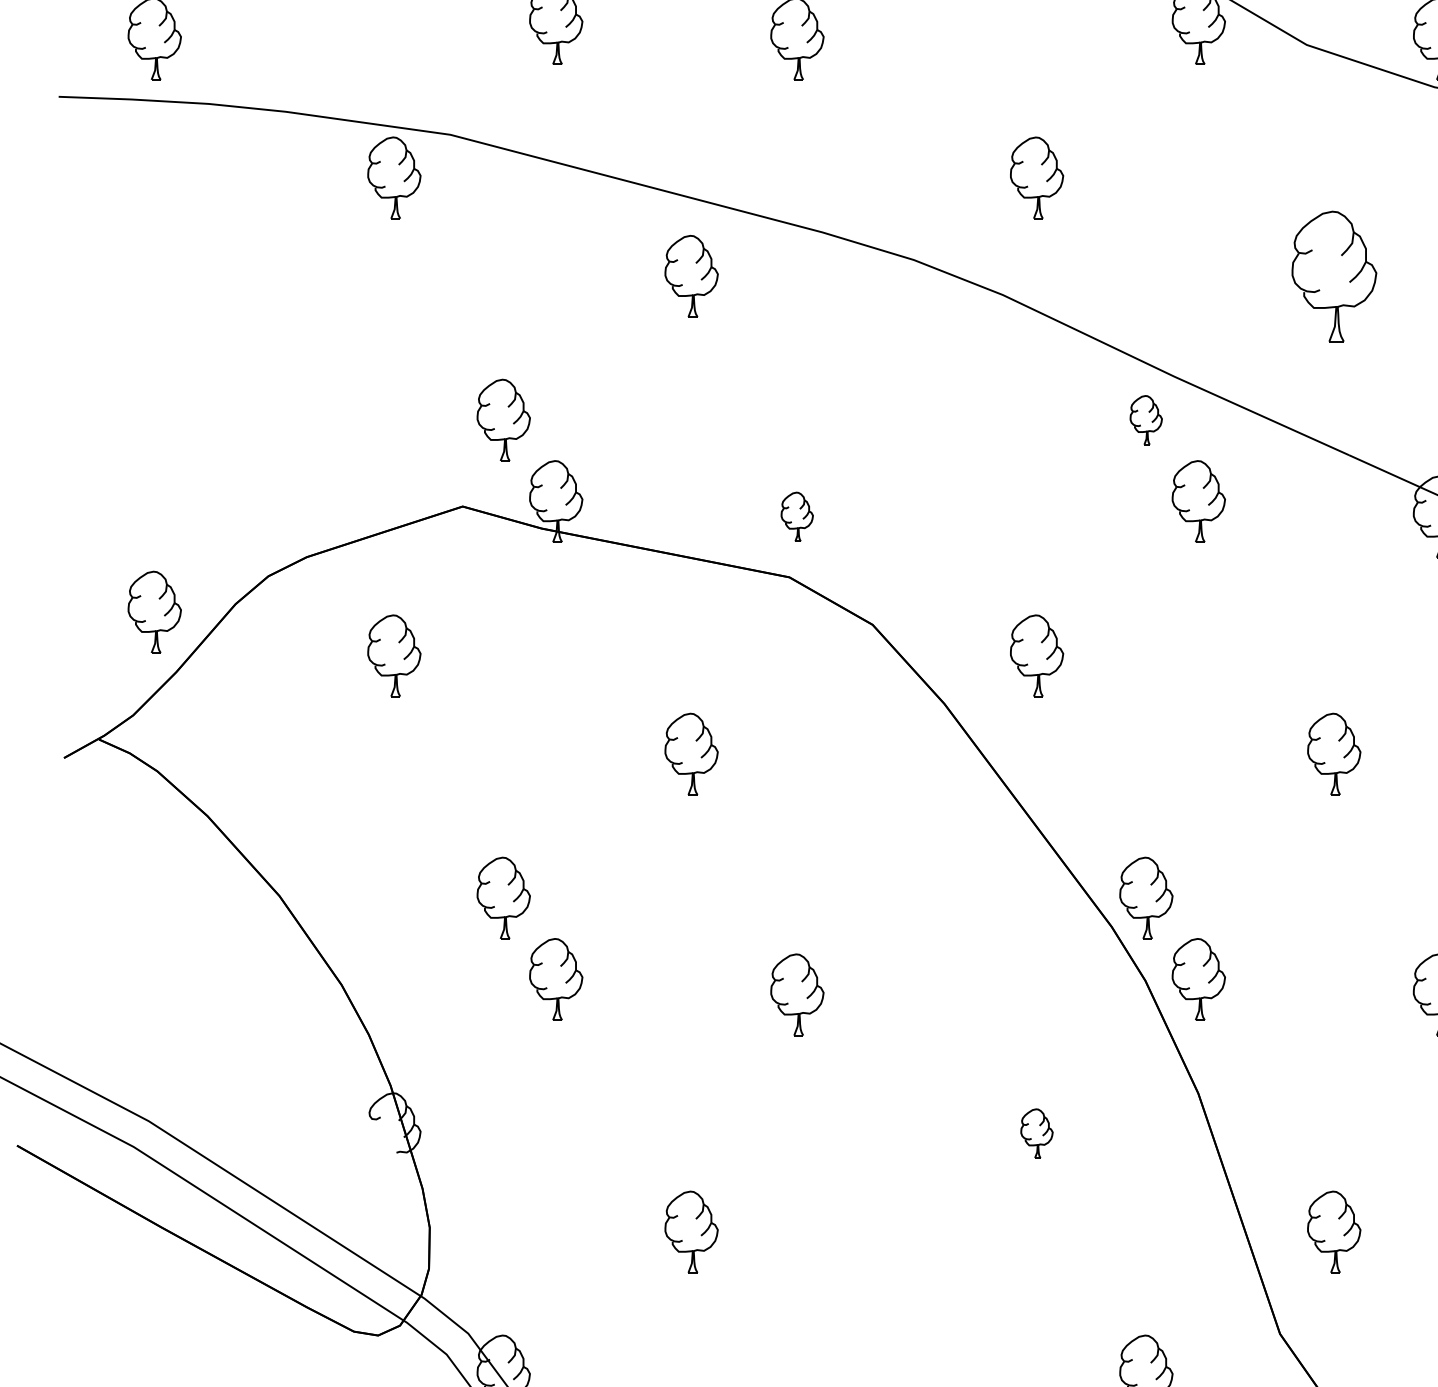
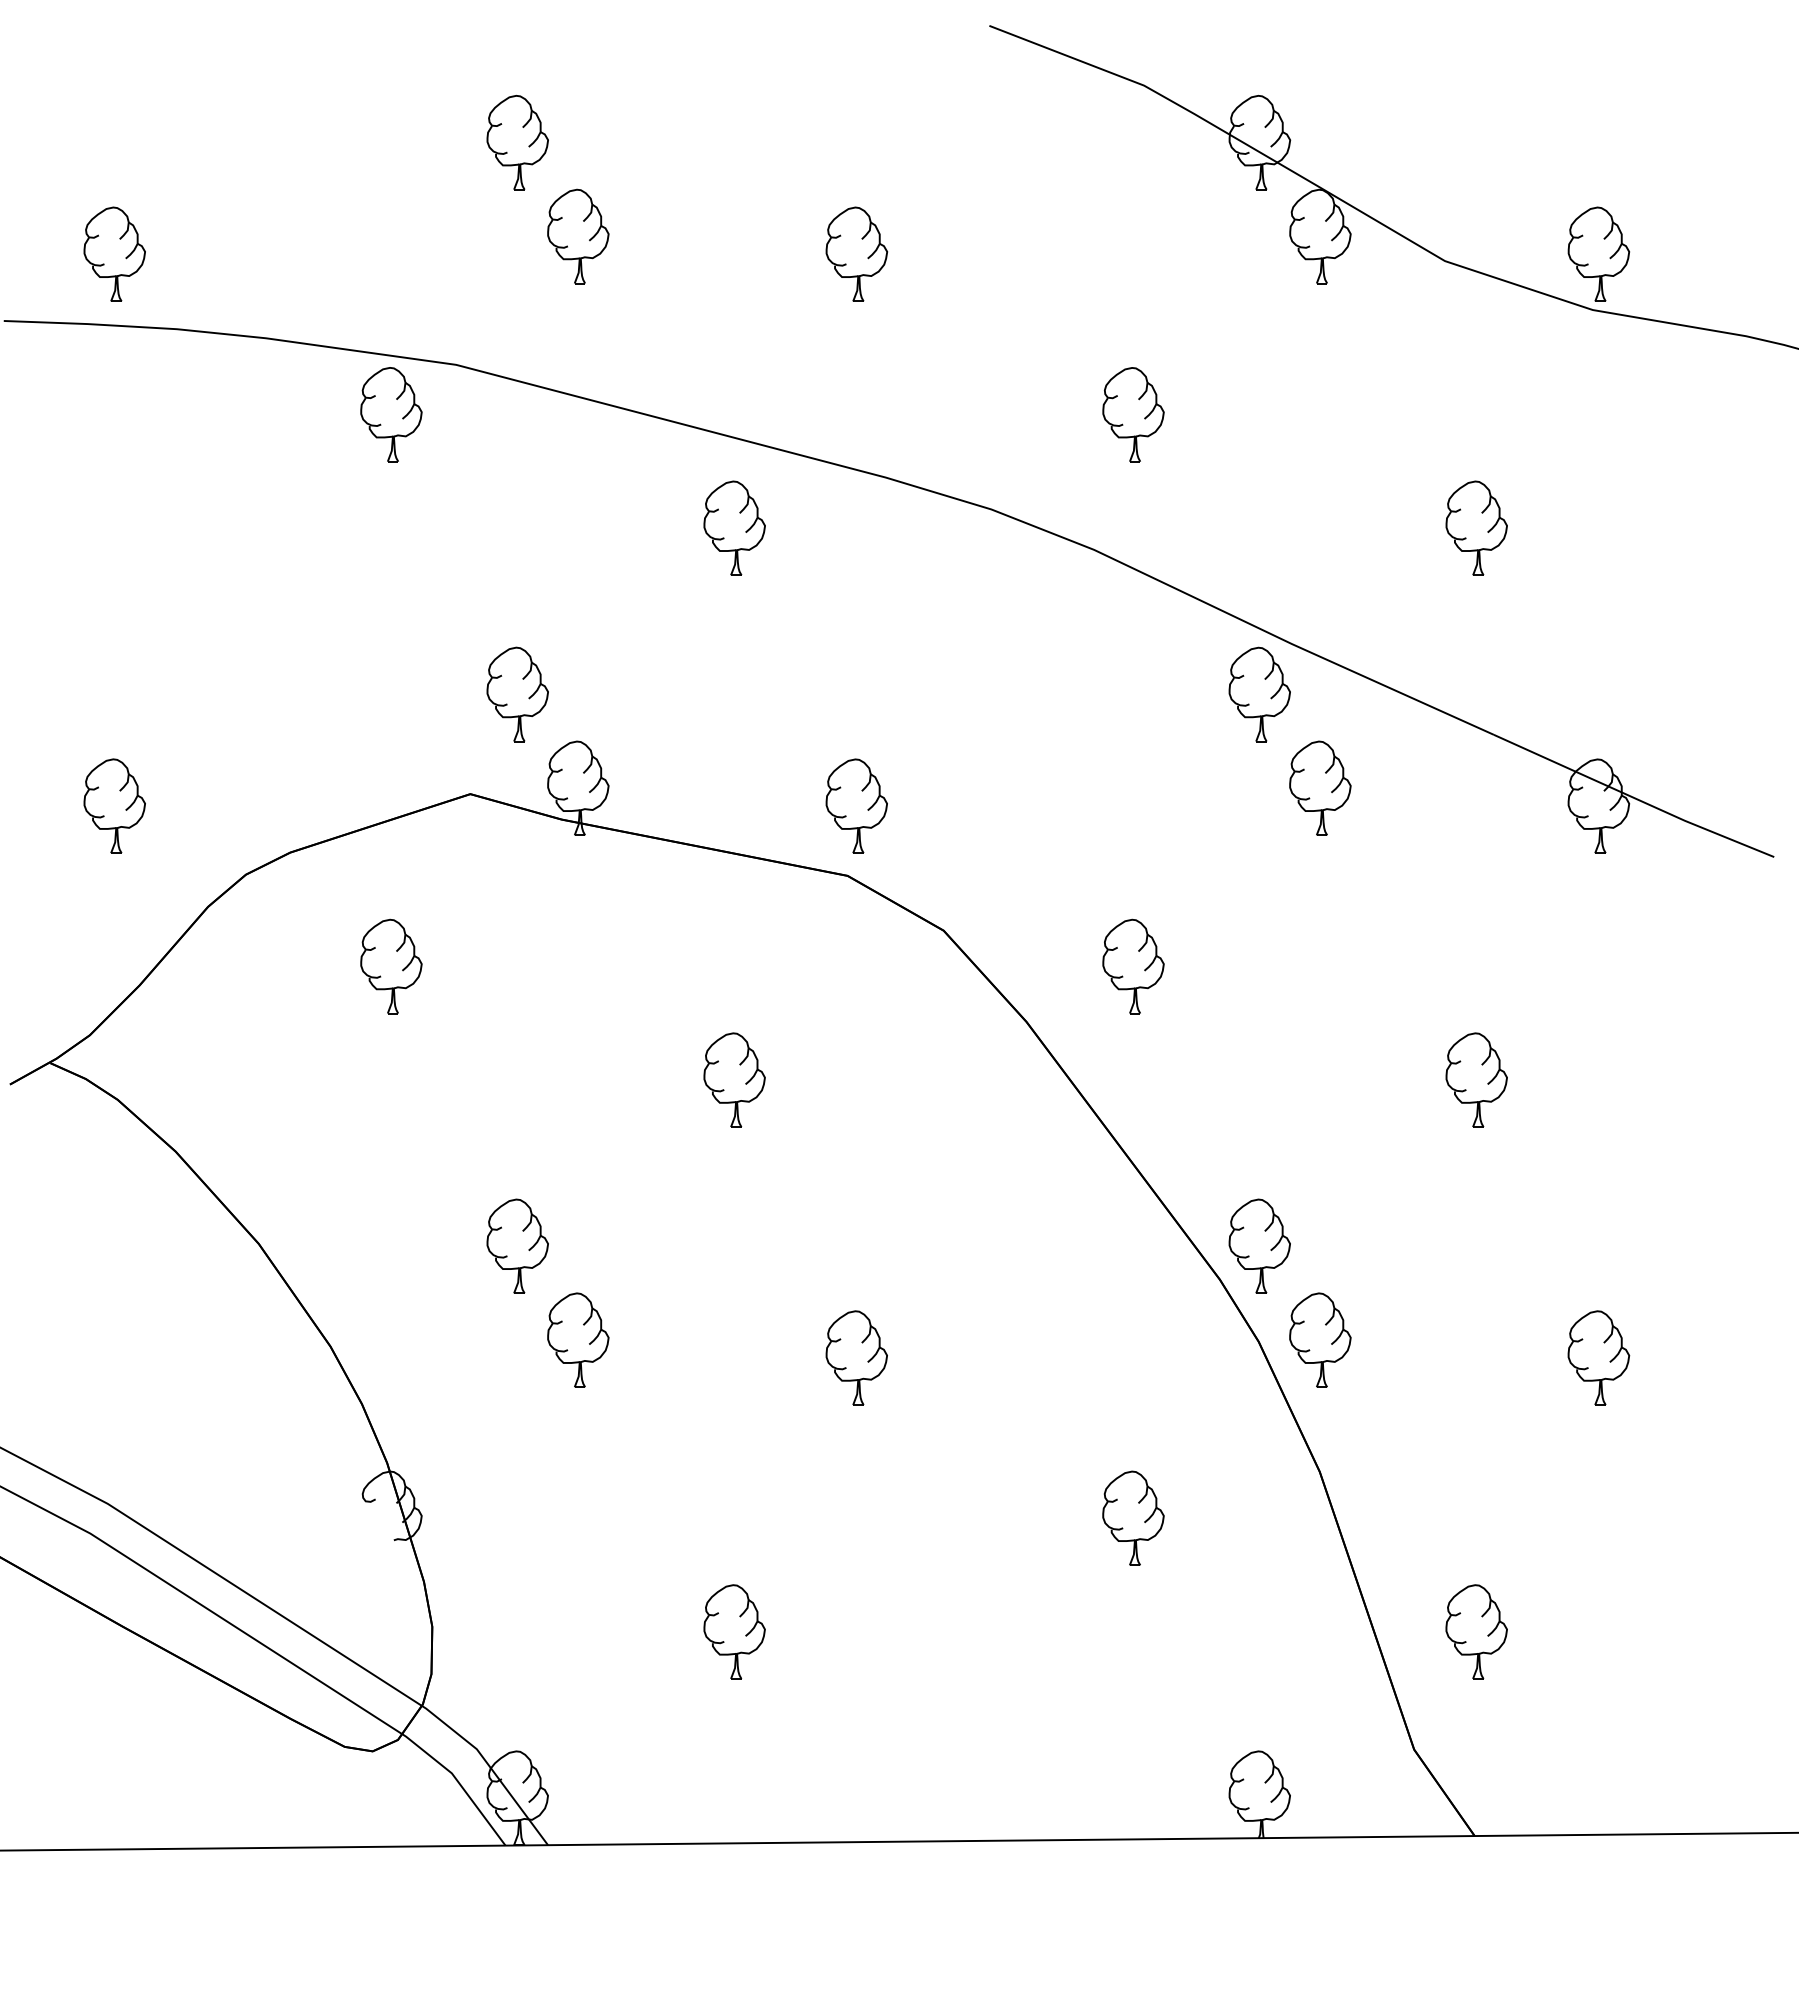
part: (1334, 275) -> (1476, 527), size x0.62
part: (1146, 420) -> (1259, 694), size x1.67
part: (797, 516) -> (856, 805), size x1.67
part: (154, 611) -> (114, 805), moved
part: (1037, 1132) -> (1133, 1517), size x1.67

